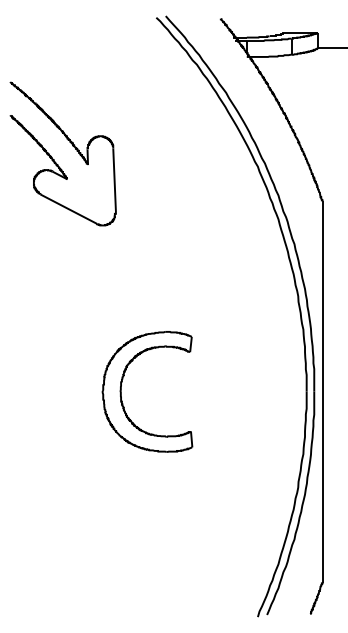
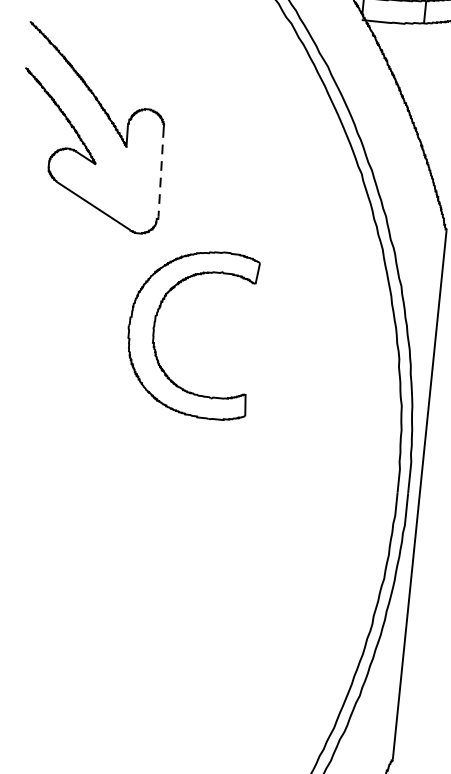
line: (114, 180) -> (160, 172), solid -> dashed
part: (121, 391) -> (154, 328), moved

